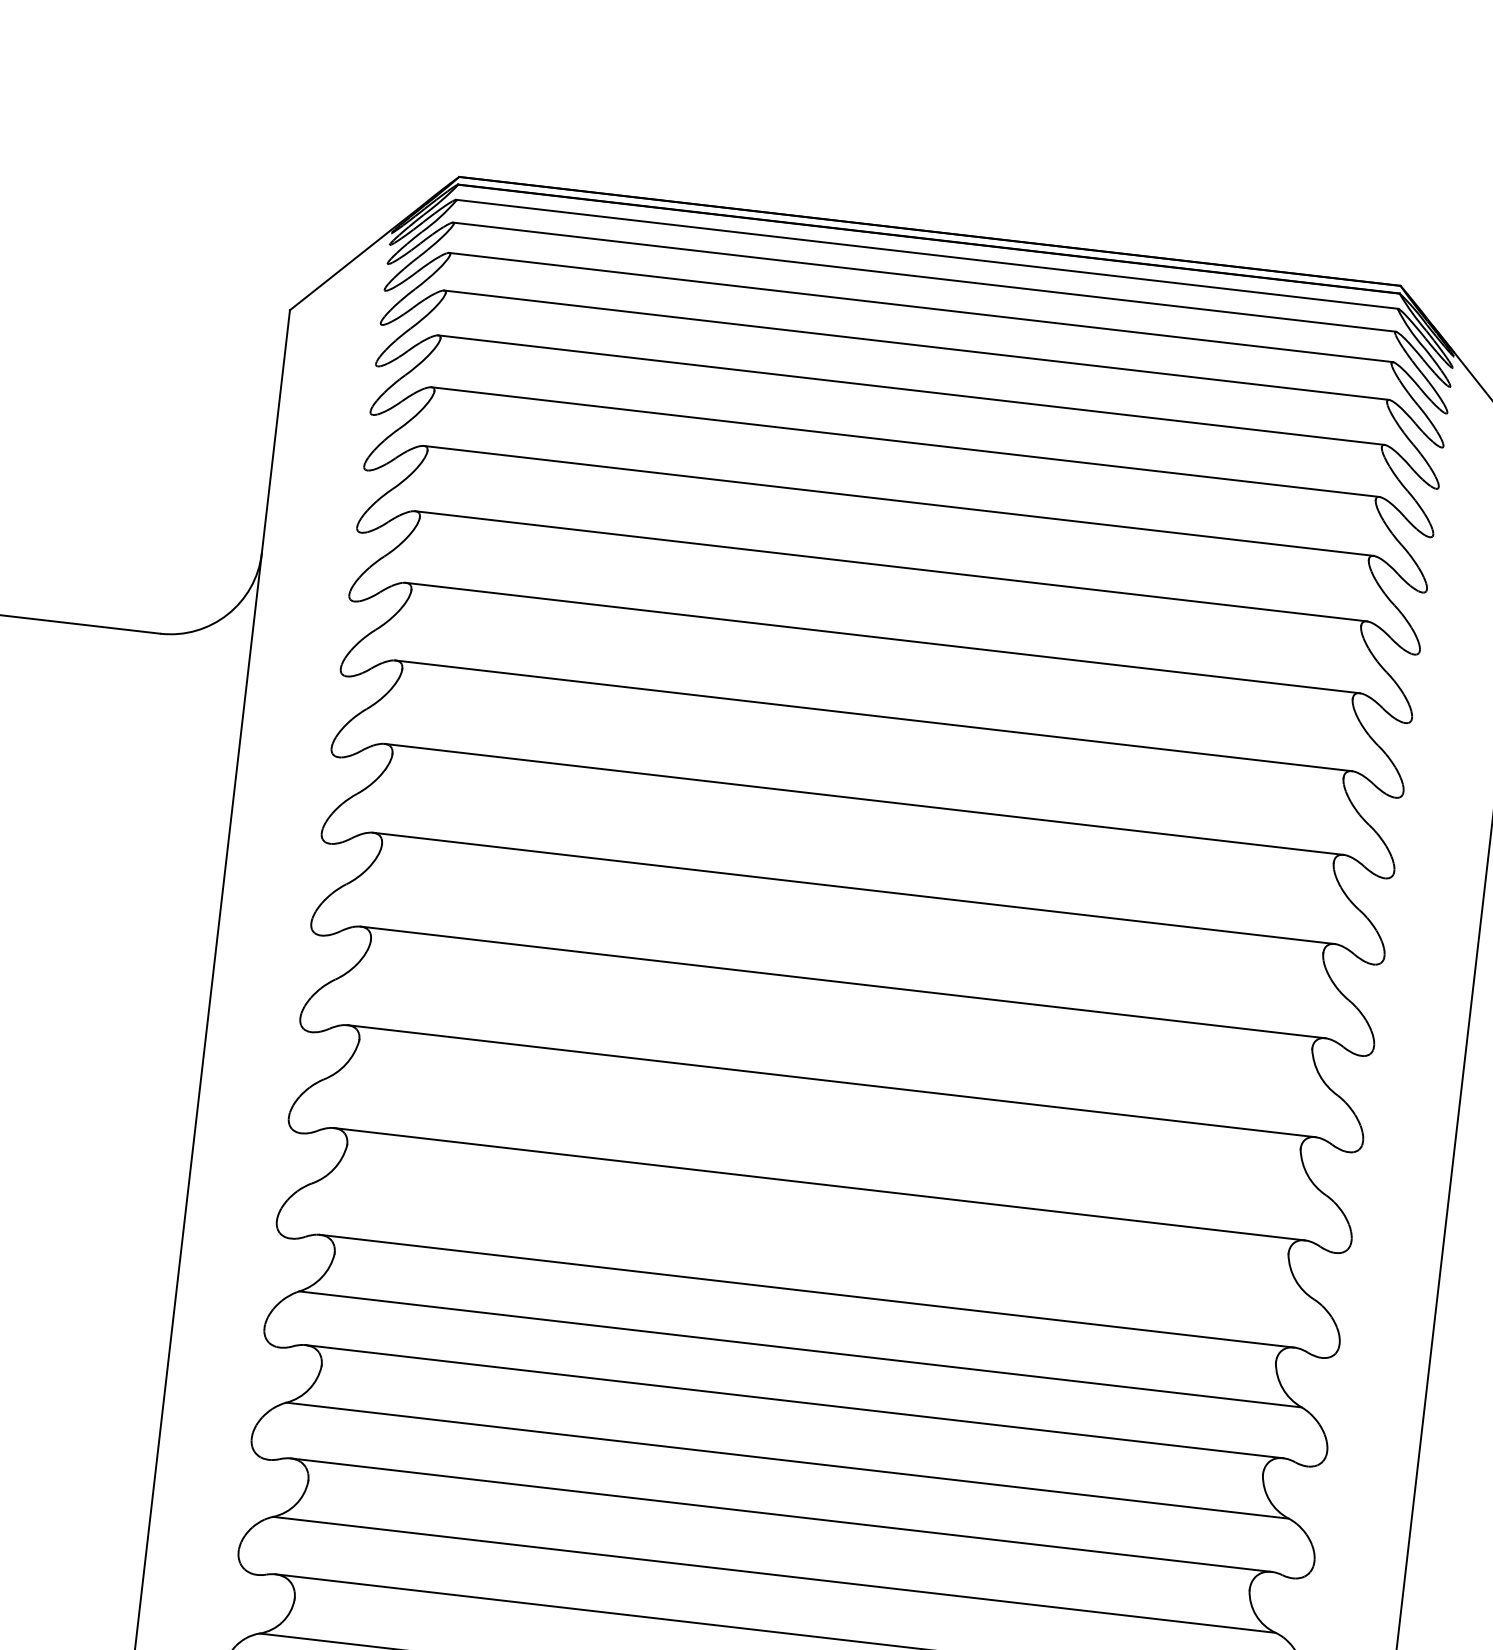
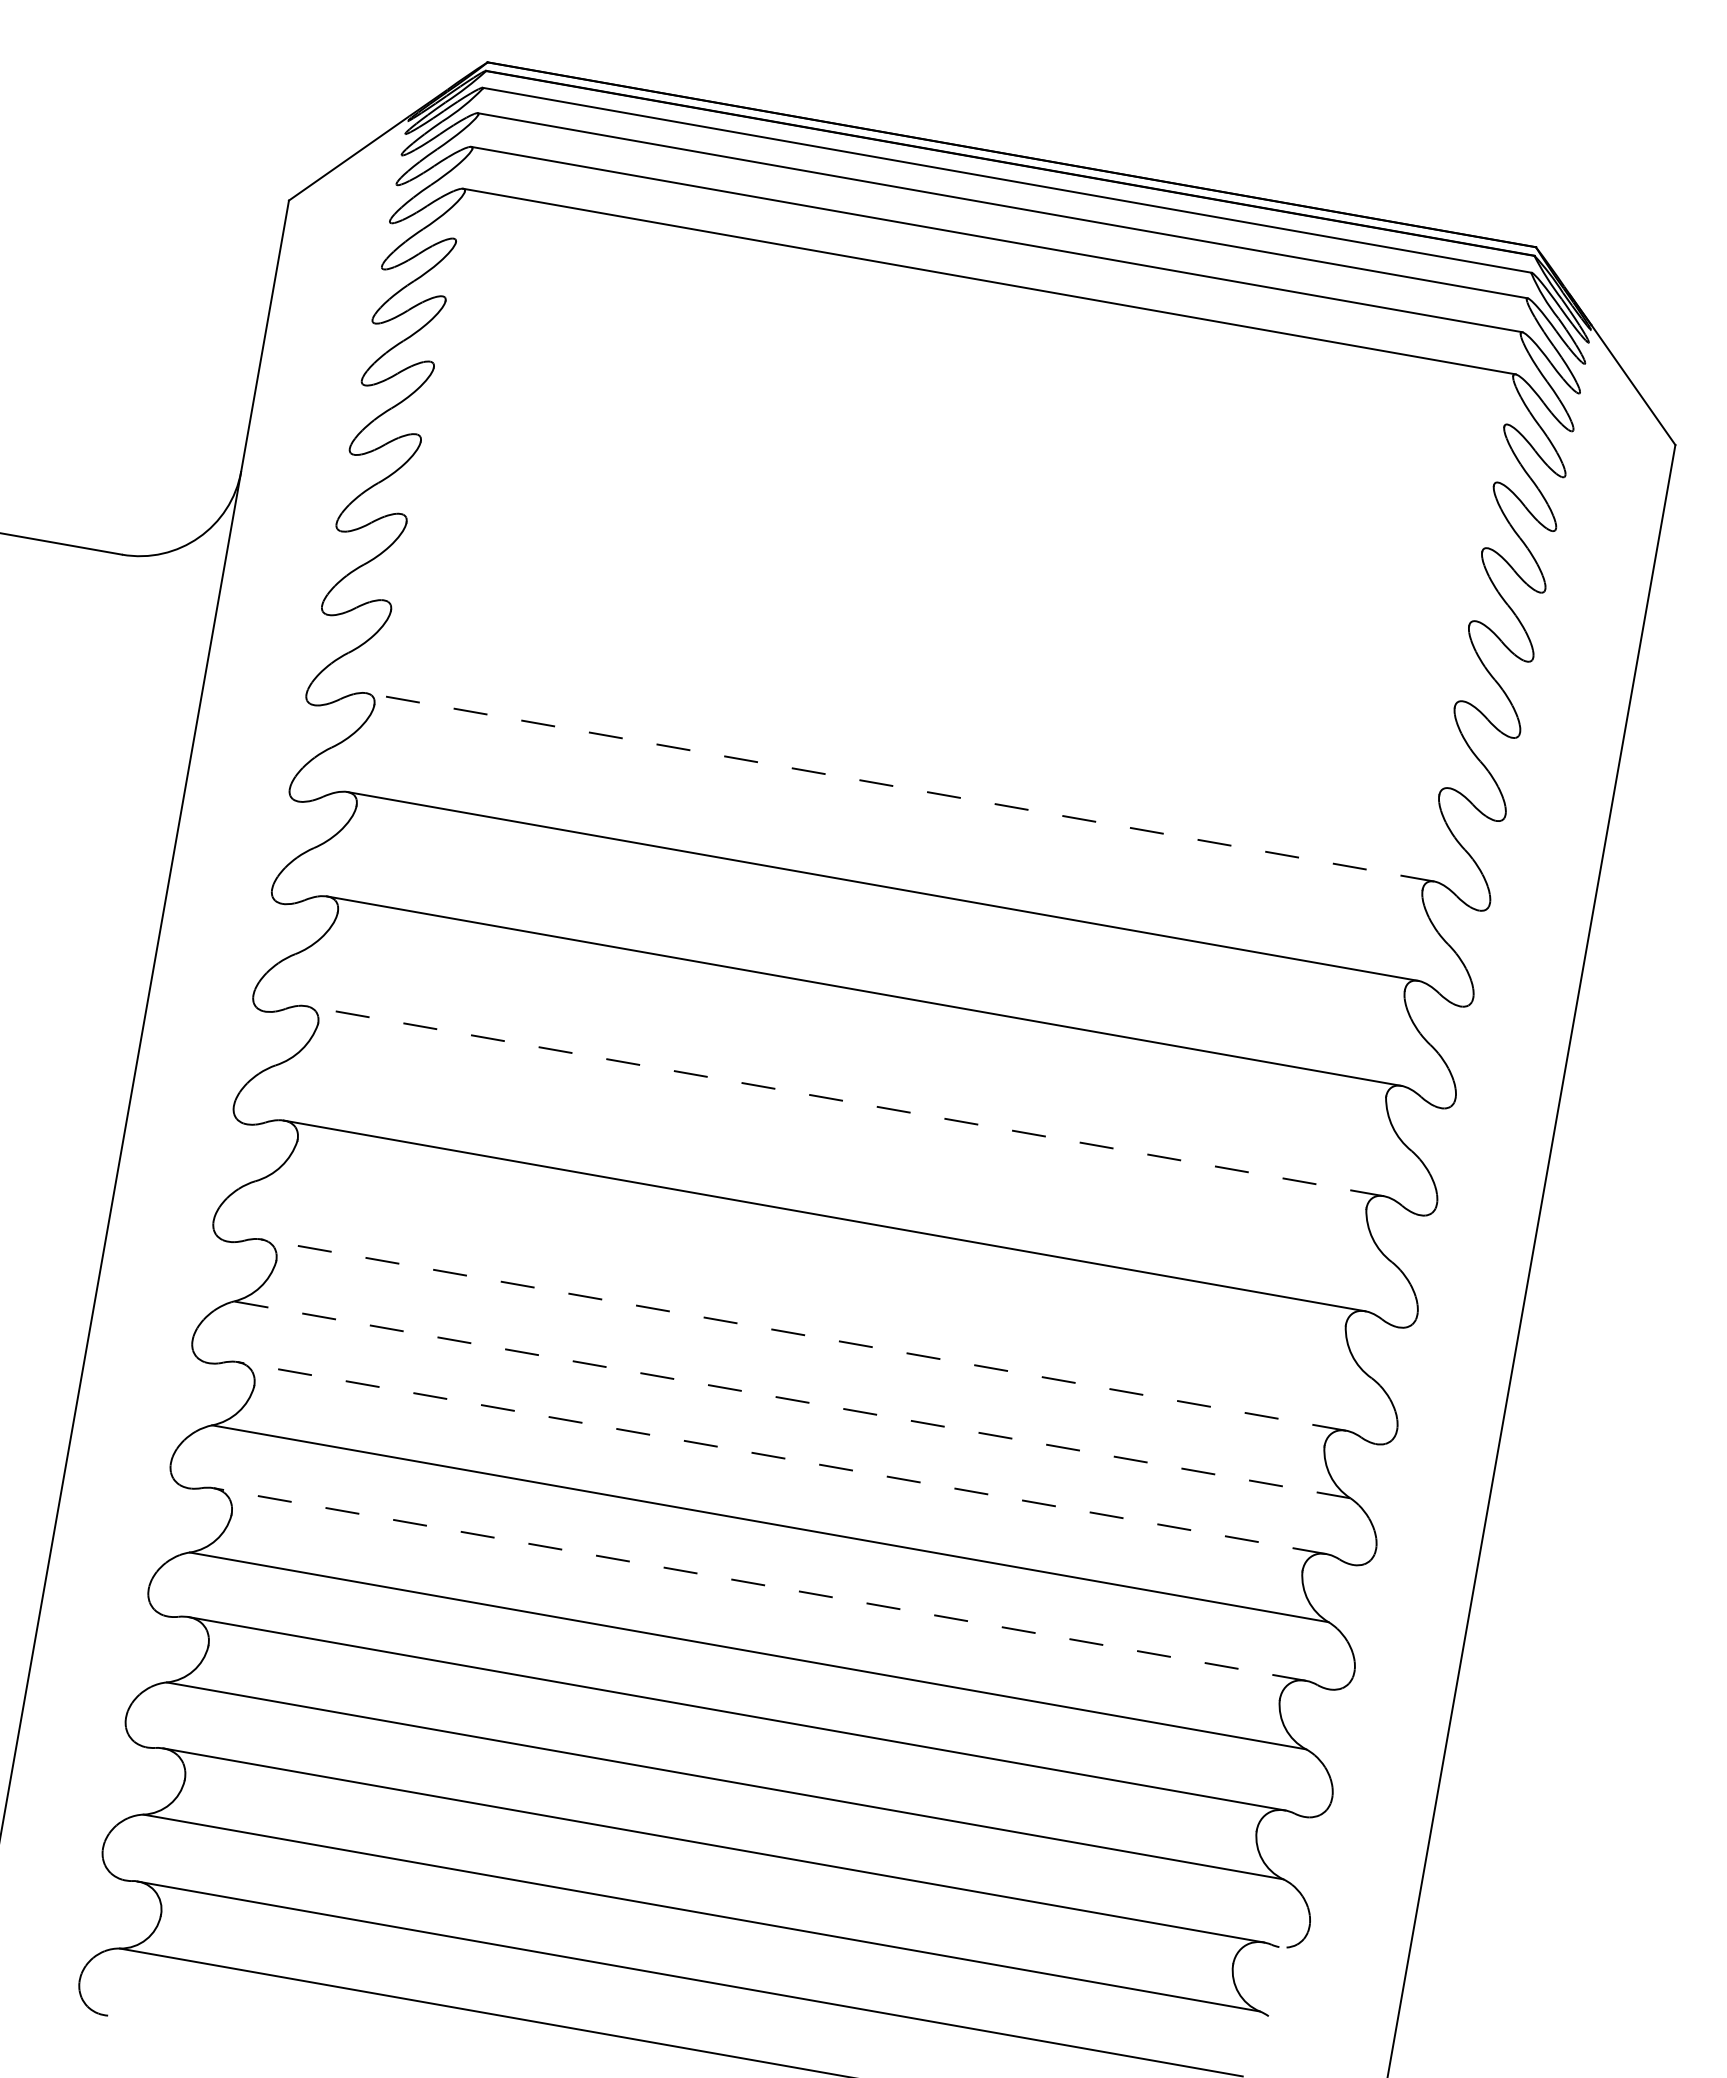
line: (911, 390) -> (980, 331), removed
line: (905, 442) -> (970, 389), removed
line: (898, 500) -> (958, 454), removed
line: (890, 566) -> (945, 527), removed
line: (882, 637) -> (931, 607), removed
line: (873, 716) -> (916, 694), removed
line: (863, 799) -> (899, 787), solid -> dashed
line: (831, 1081) -> (844, 1101), solid -> dashed
line: (807, 1291) -> (803, 1335), solid -> dashed
line: (800, 1349) -> (792, 1399), solid -> dashed
line: (794, 1402) -> (781, 1458), solid -> dashed
line: (781, 1515) -> (759, 1584), solid -> dashed

